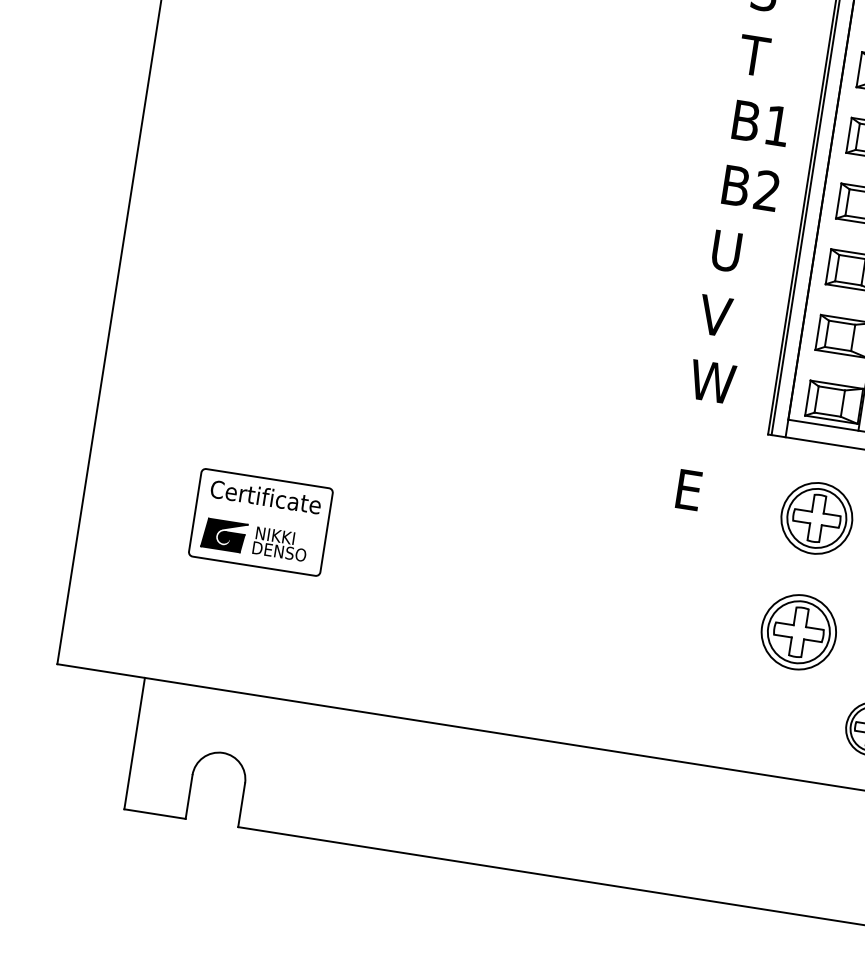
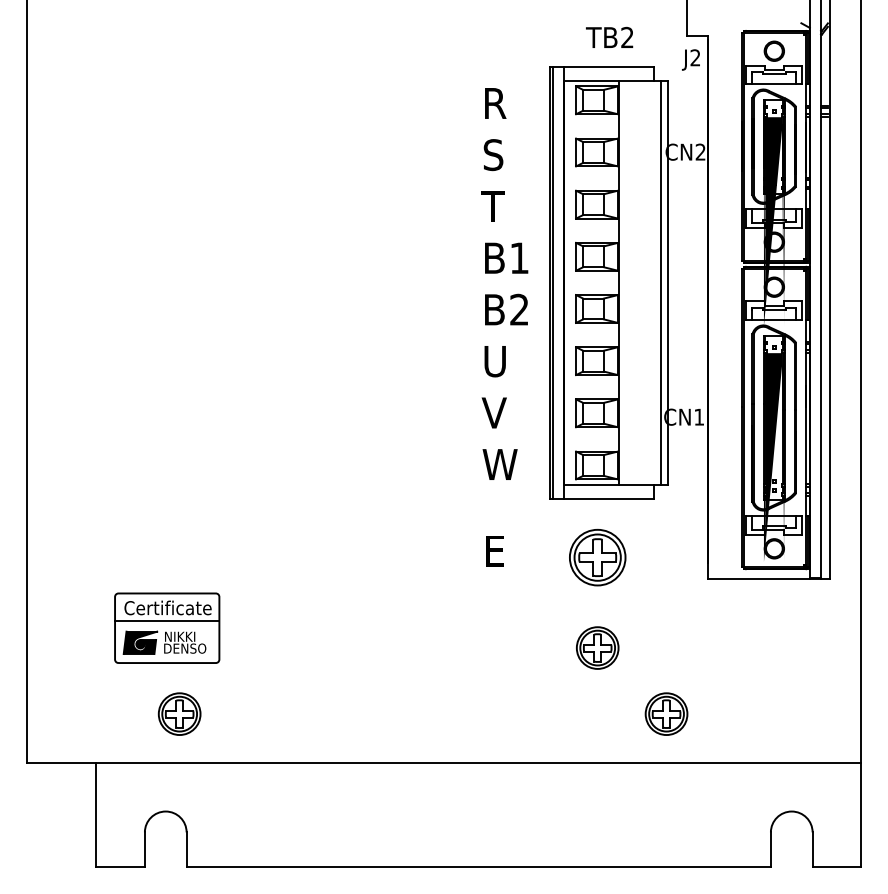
line: (262, 514) -> (167, 621), added
part: (798, 631) -> (597, 647), size x0.71
part: (259, 632) -> (179, 713), added

